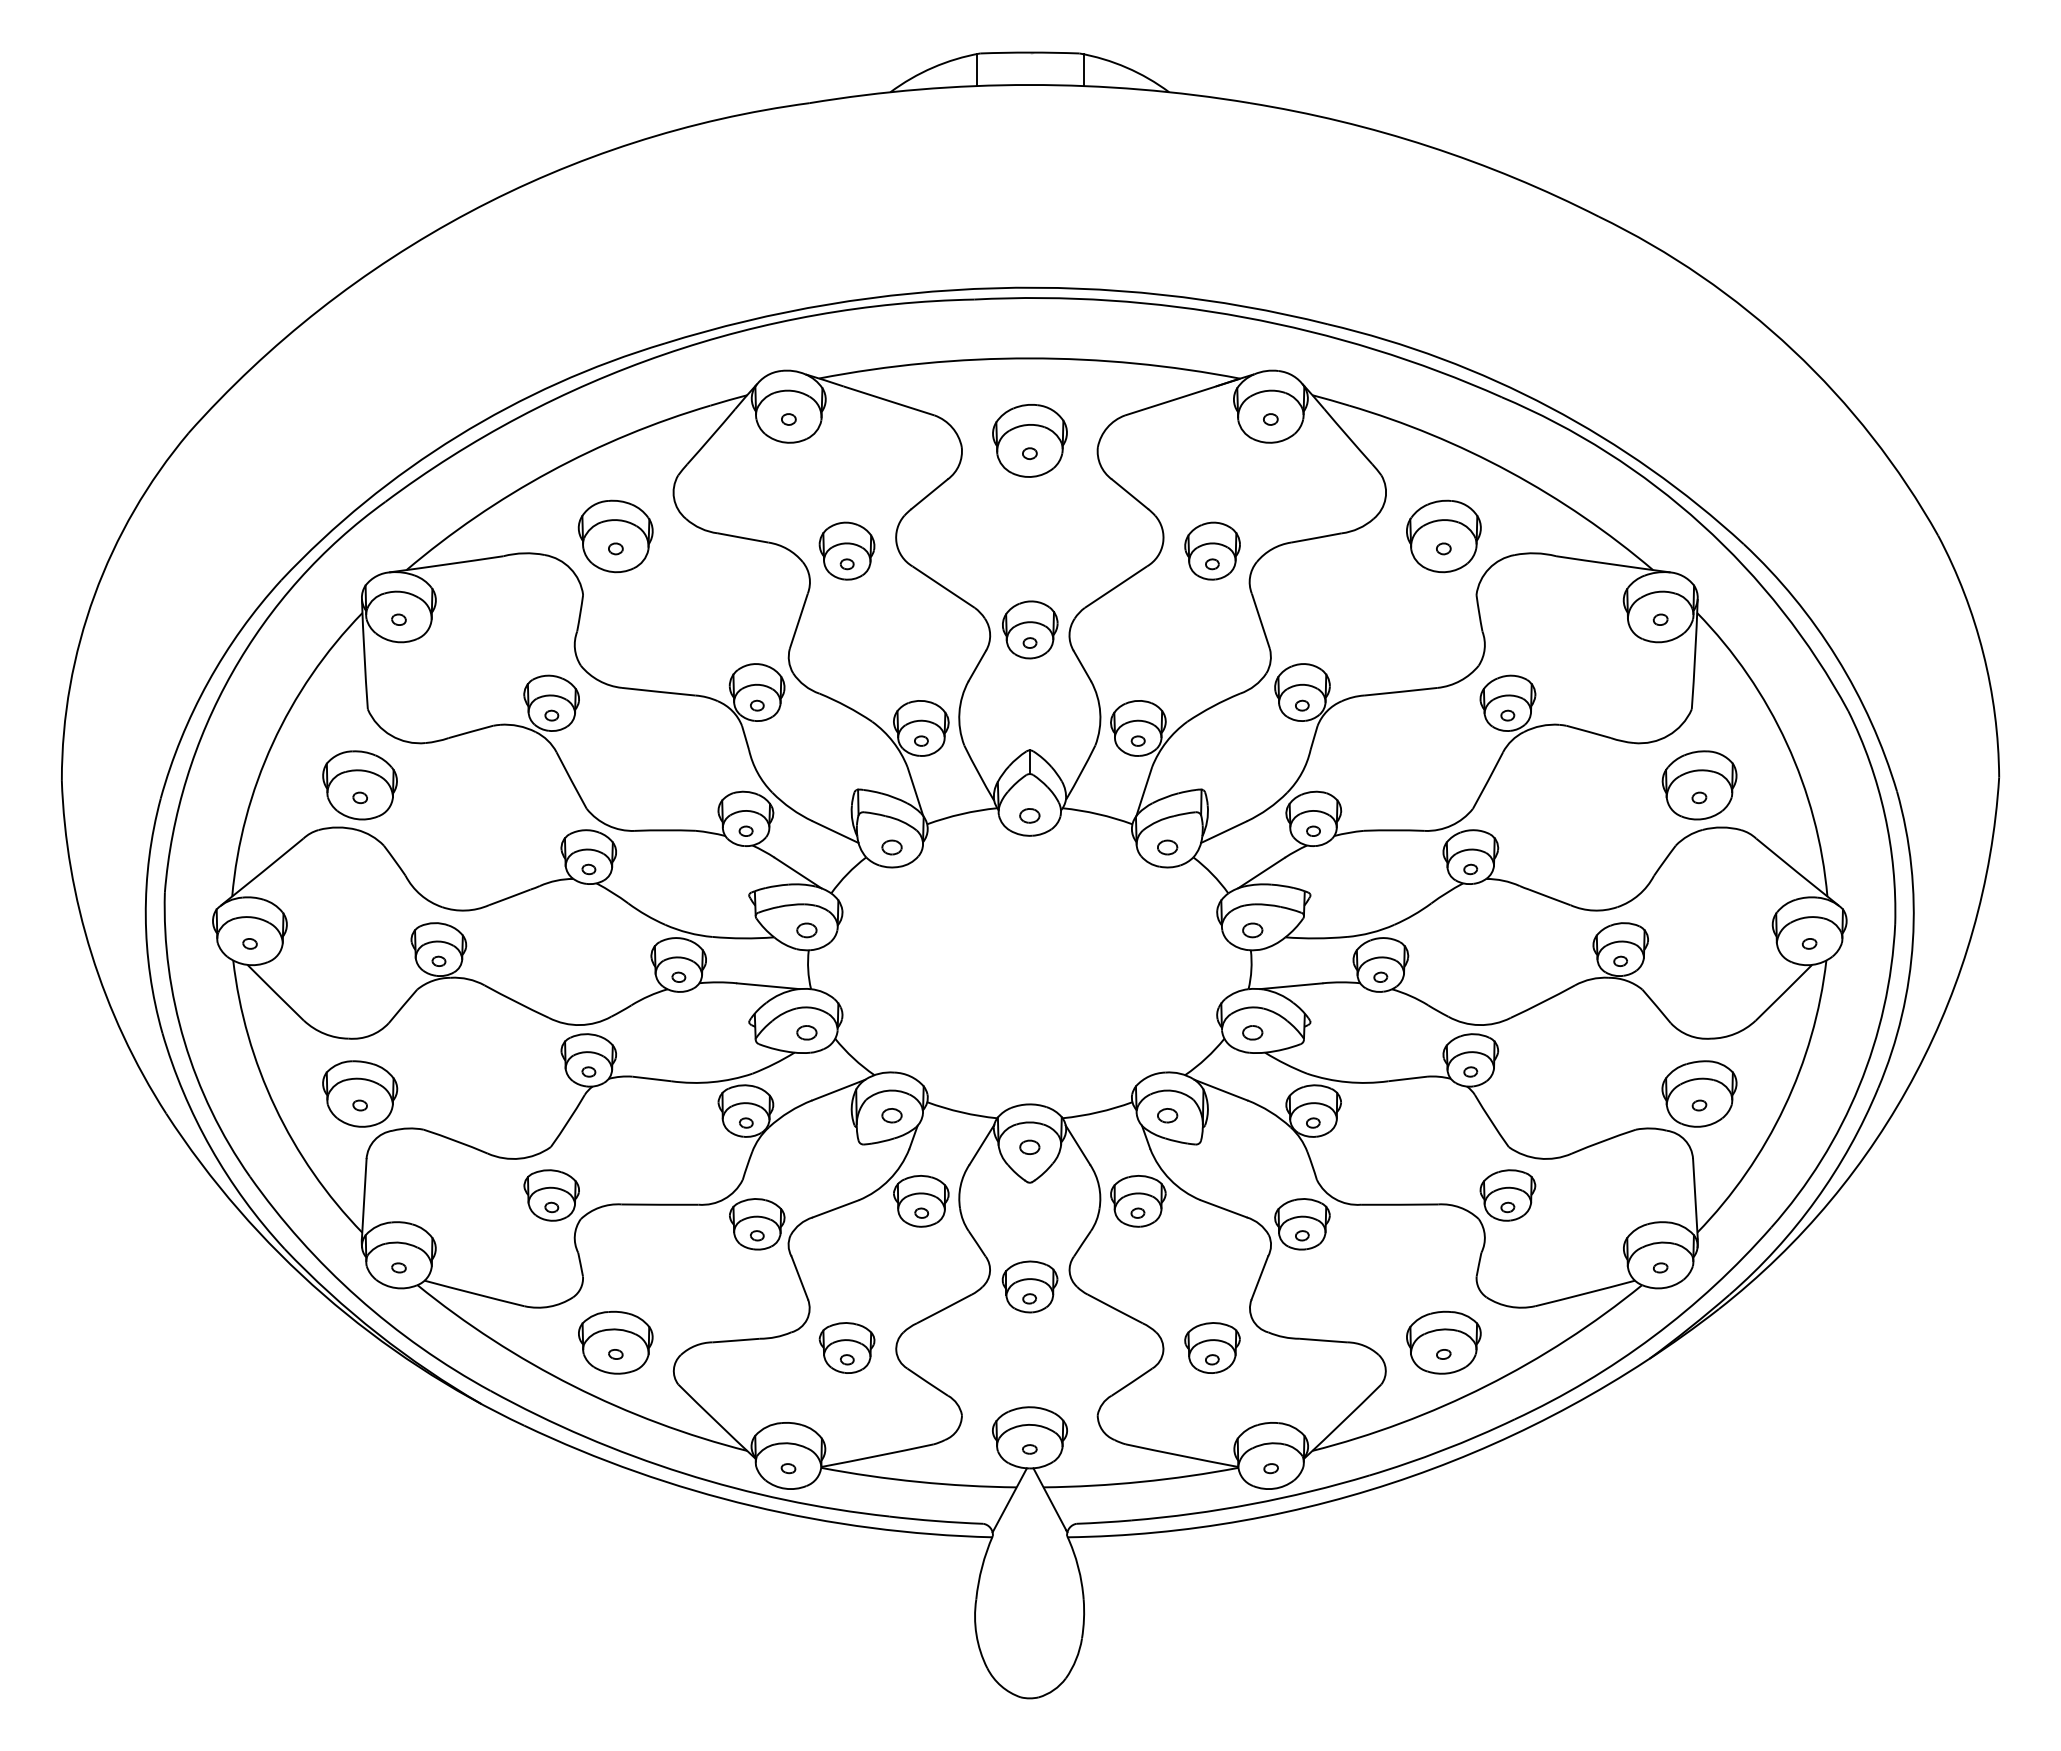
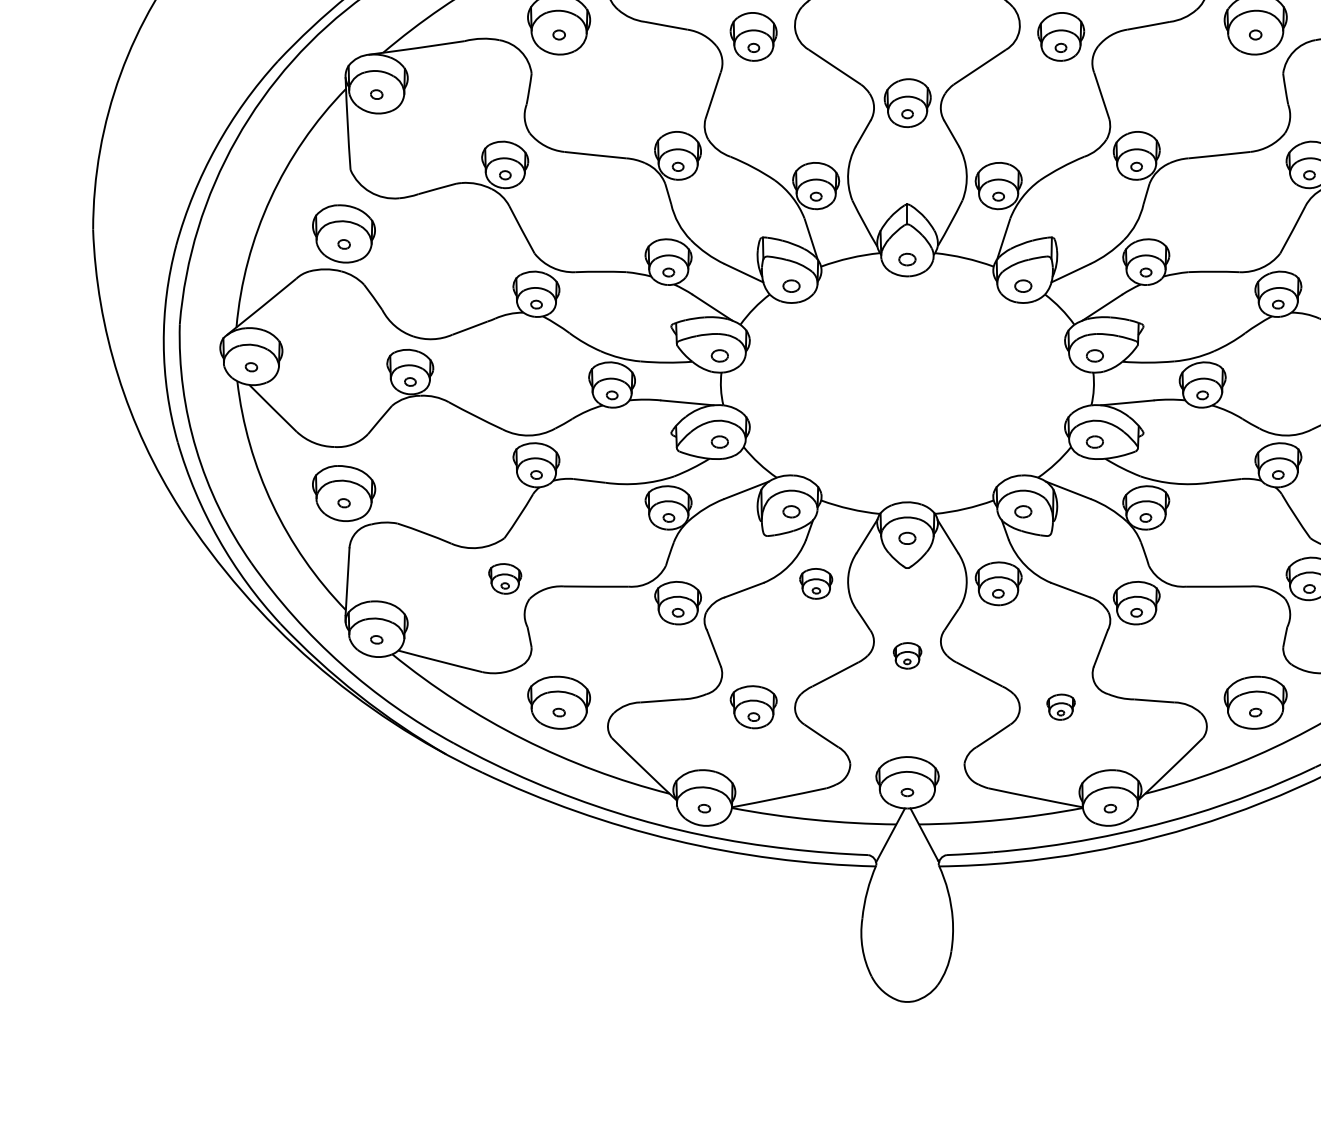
part: (551, 1195) -> (505, 578), size x0.7
part: (921, 1201) -> (816, 583), size x0.7
part: (1029, 1286) -> (907, 655), size x0.6
part: (1212, 1347) -> (1061, 706), size x0.6

